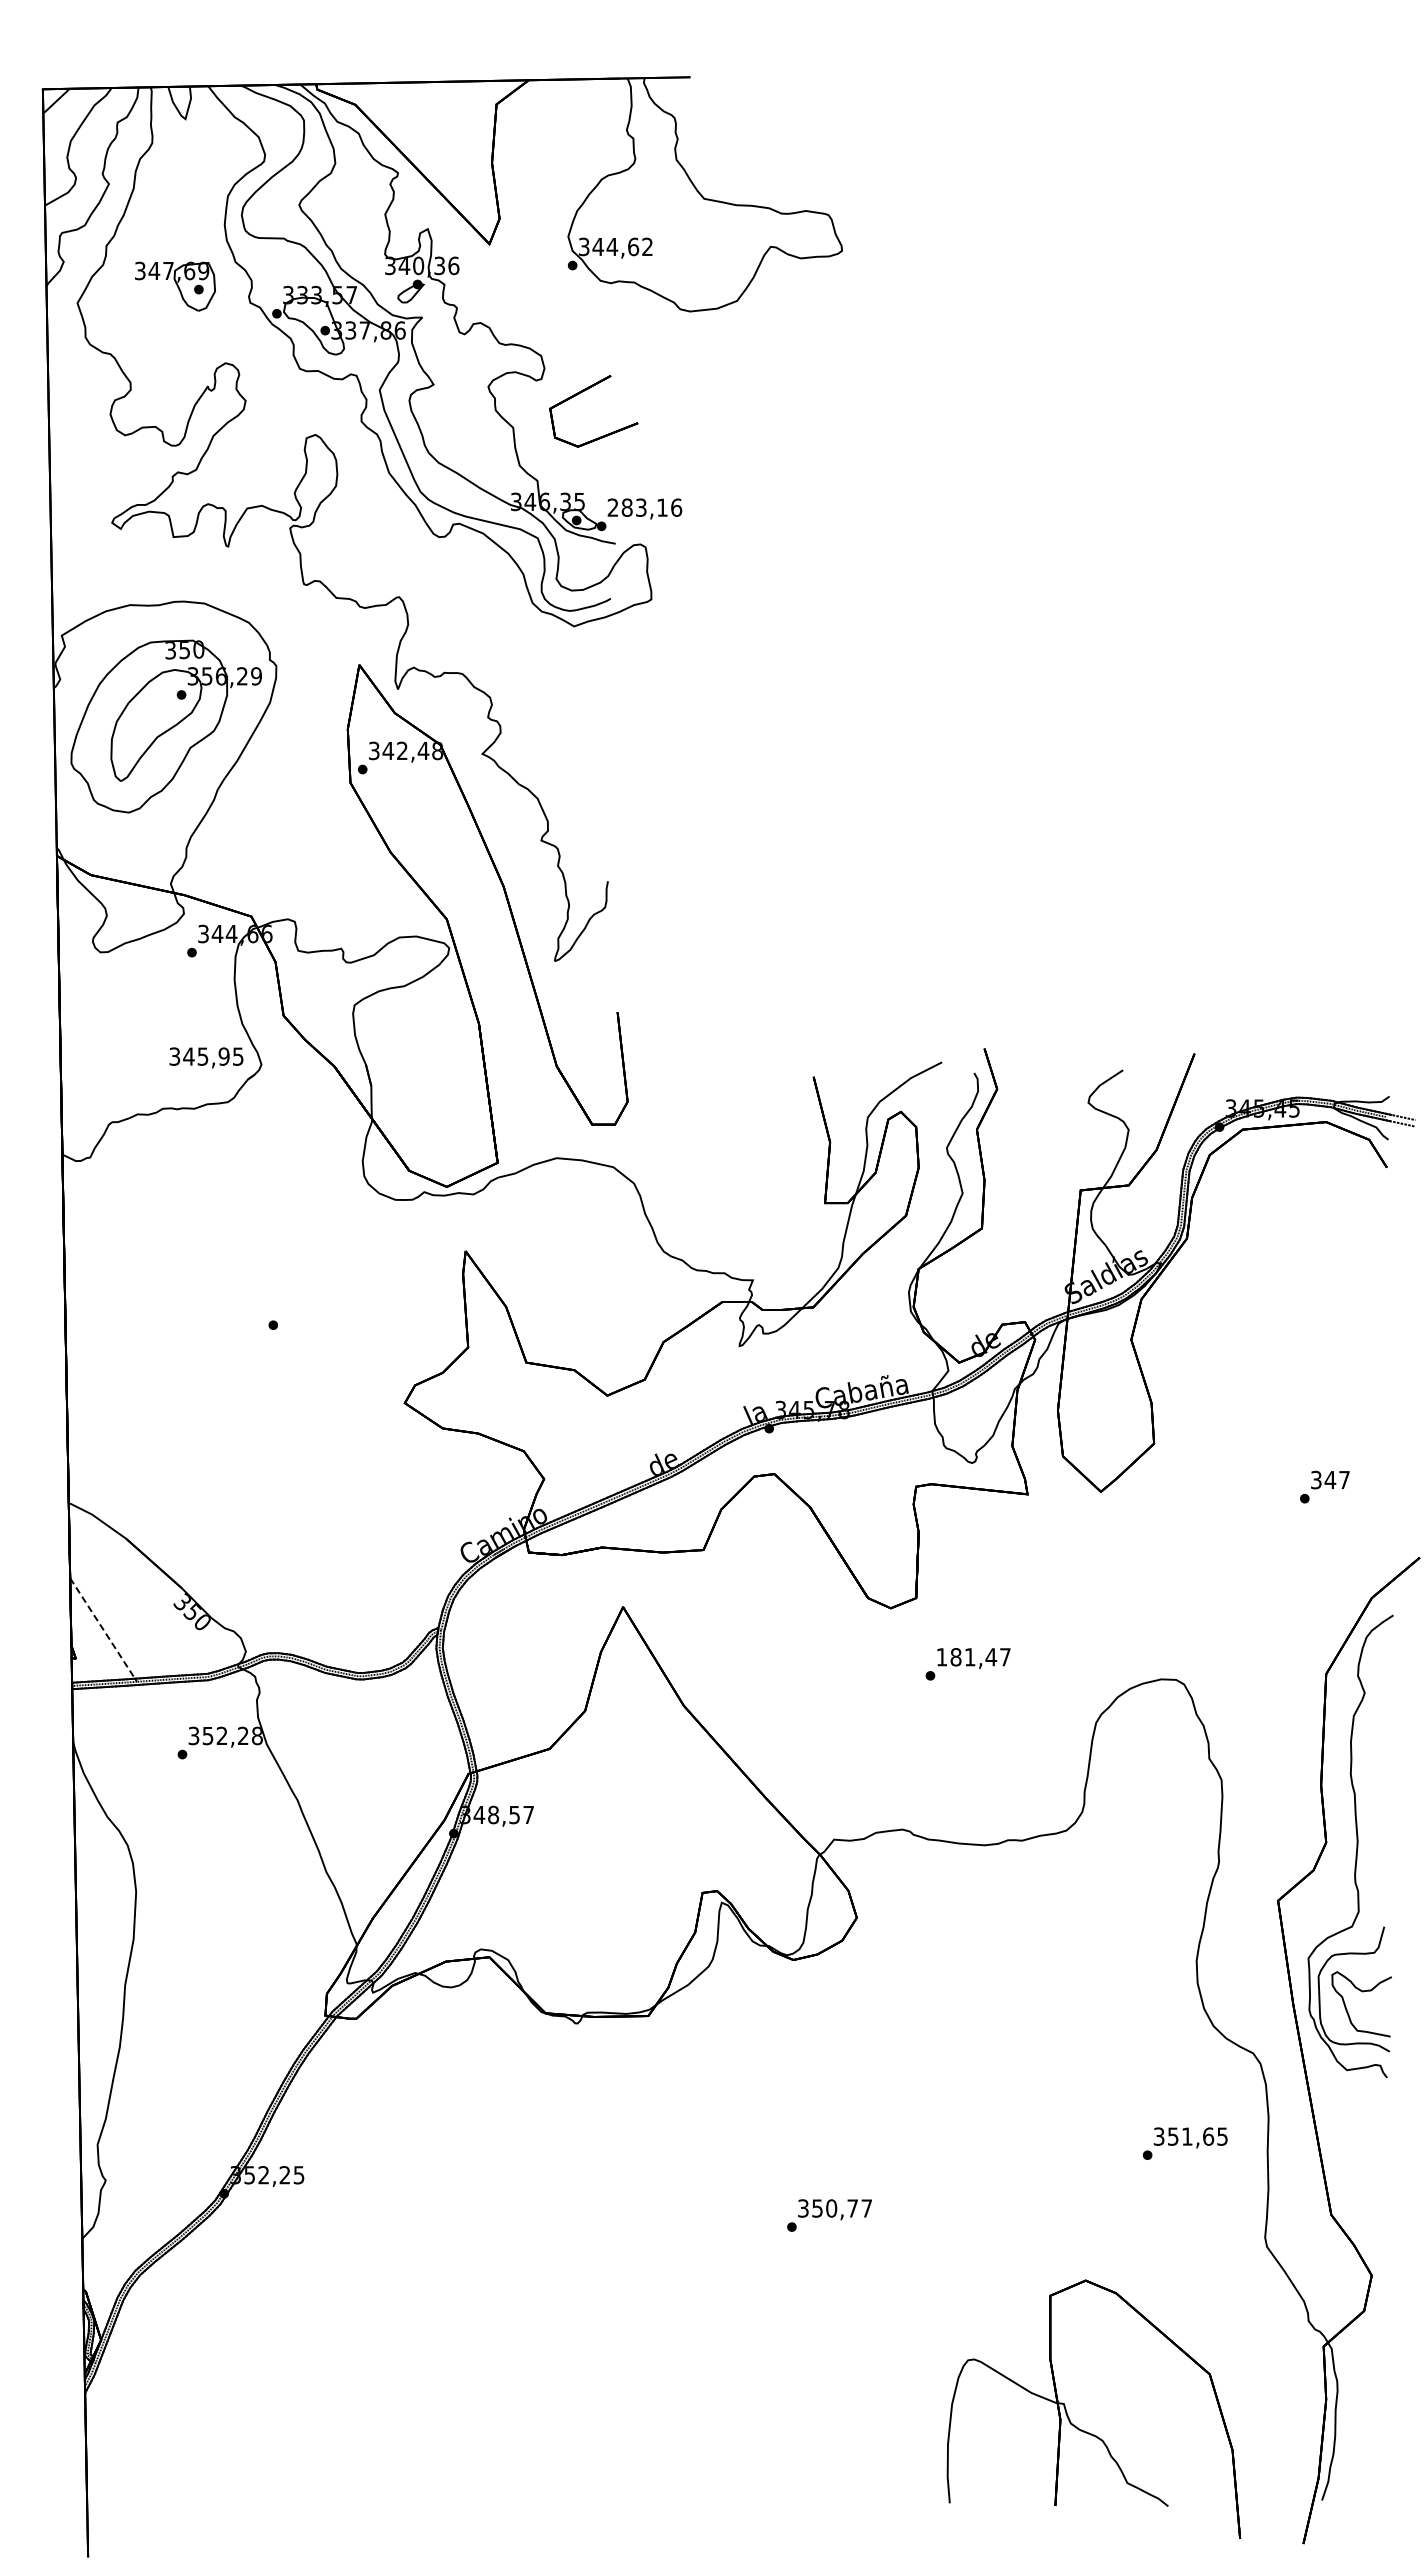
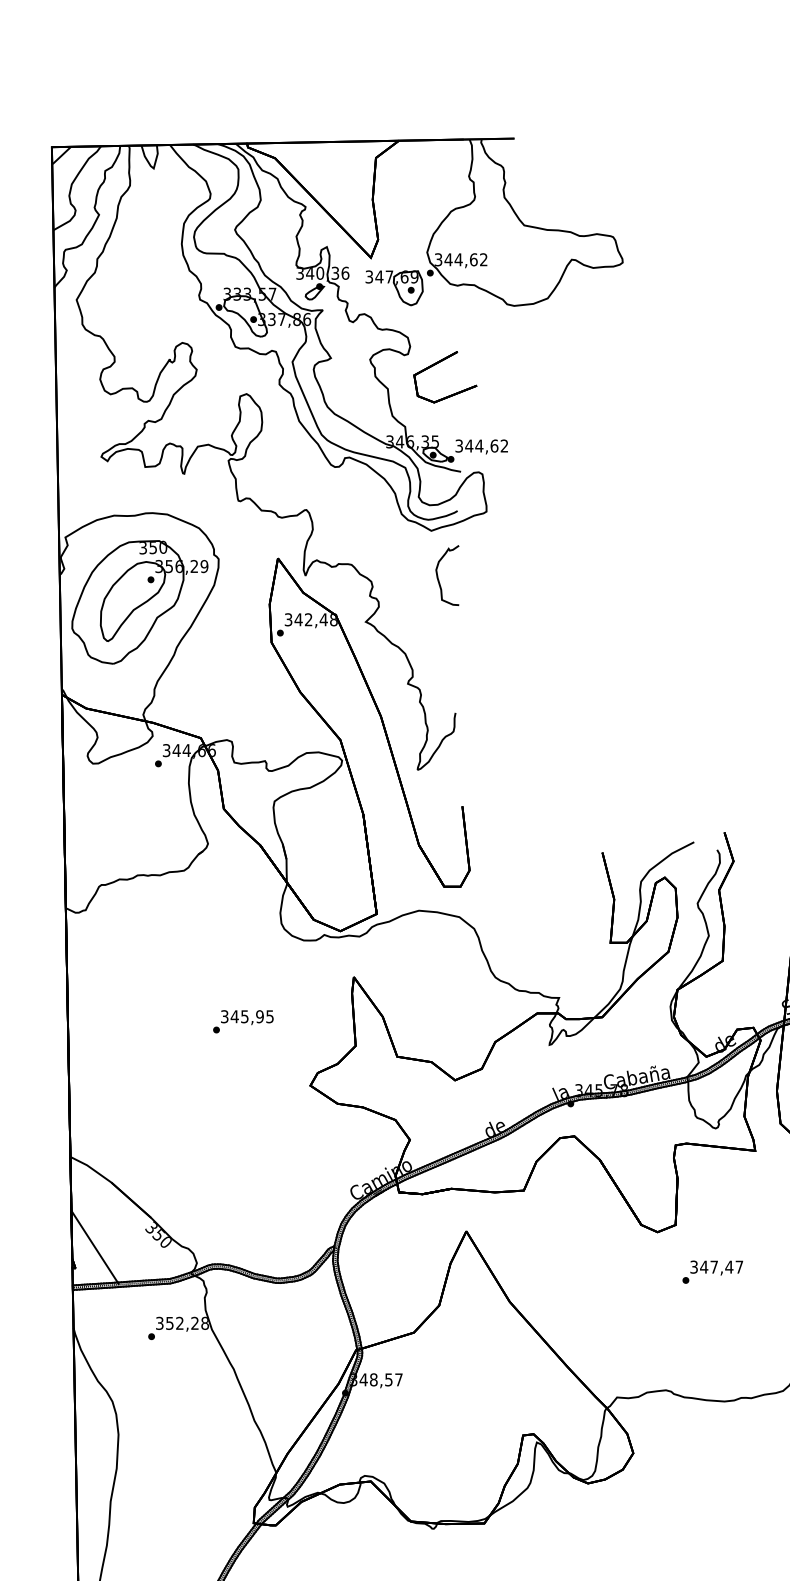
part: (175, 286) -> (394, 288), moved
text: (644, 507) -> (481, 445), 283,16 -> 344,62
curve: (583, 688) -> (438, 575), added
text: (206, 1057) -> (247, 1017), moved
line: (102, 1628) -> (94, 1246), dashed -> solid
text: (955, 1657) -> (703, 1267), 181,47 -> 347,47

